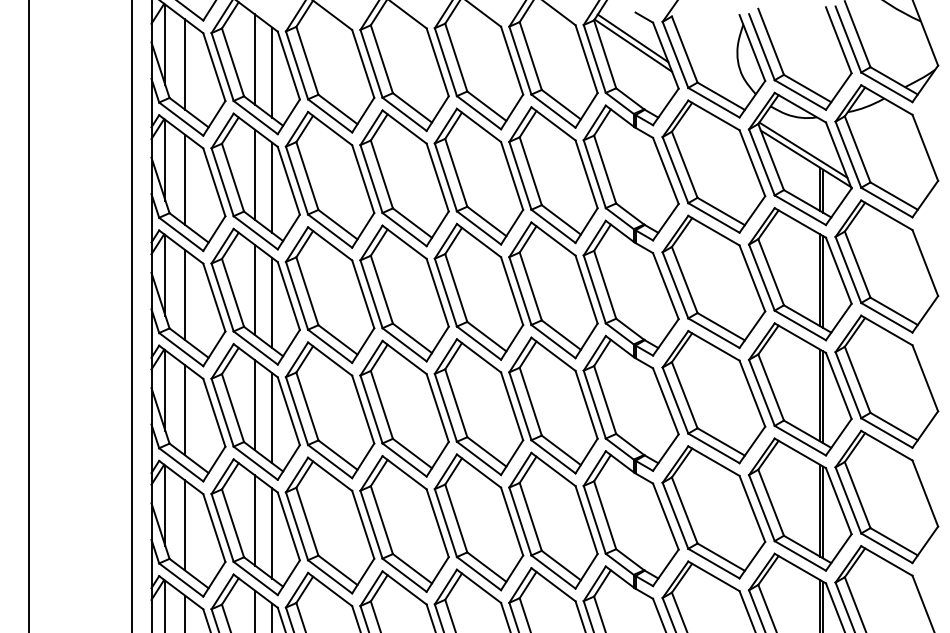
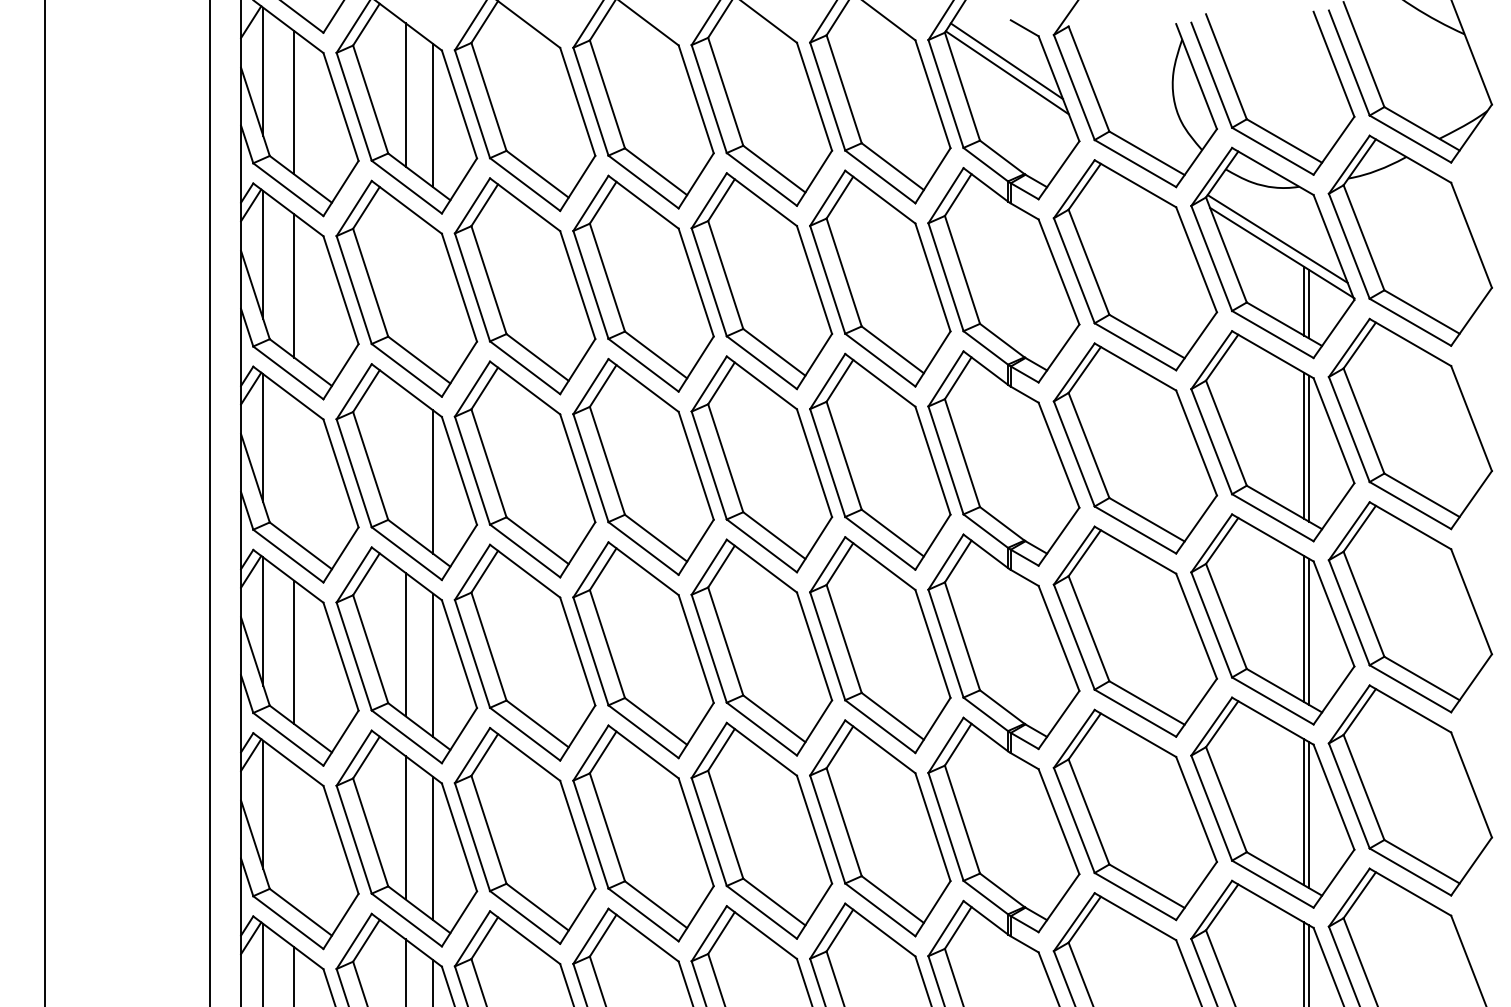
line: (254, 174) -> (404, 277), removed
line: (272, 187) -> (433, 298), removed
line: (254, 289) -> (404, 460), removed
line: (184, 294) -> (293, 468), removed
line: (184, 525) -> (293, 835), removed

